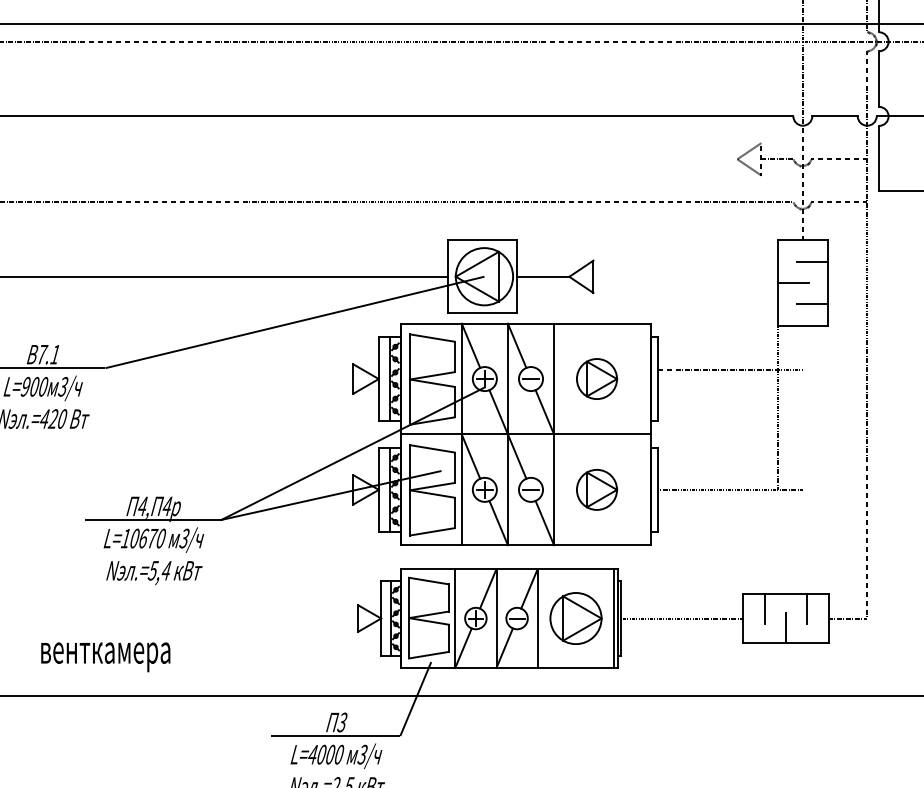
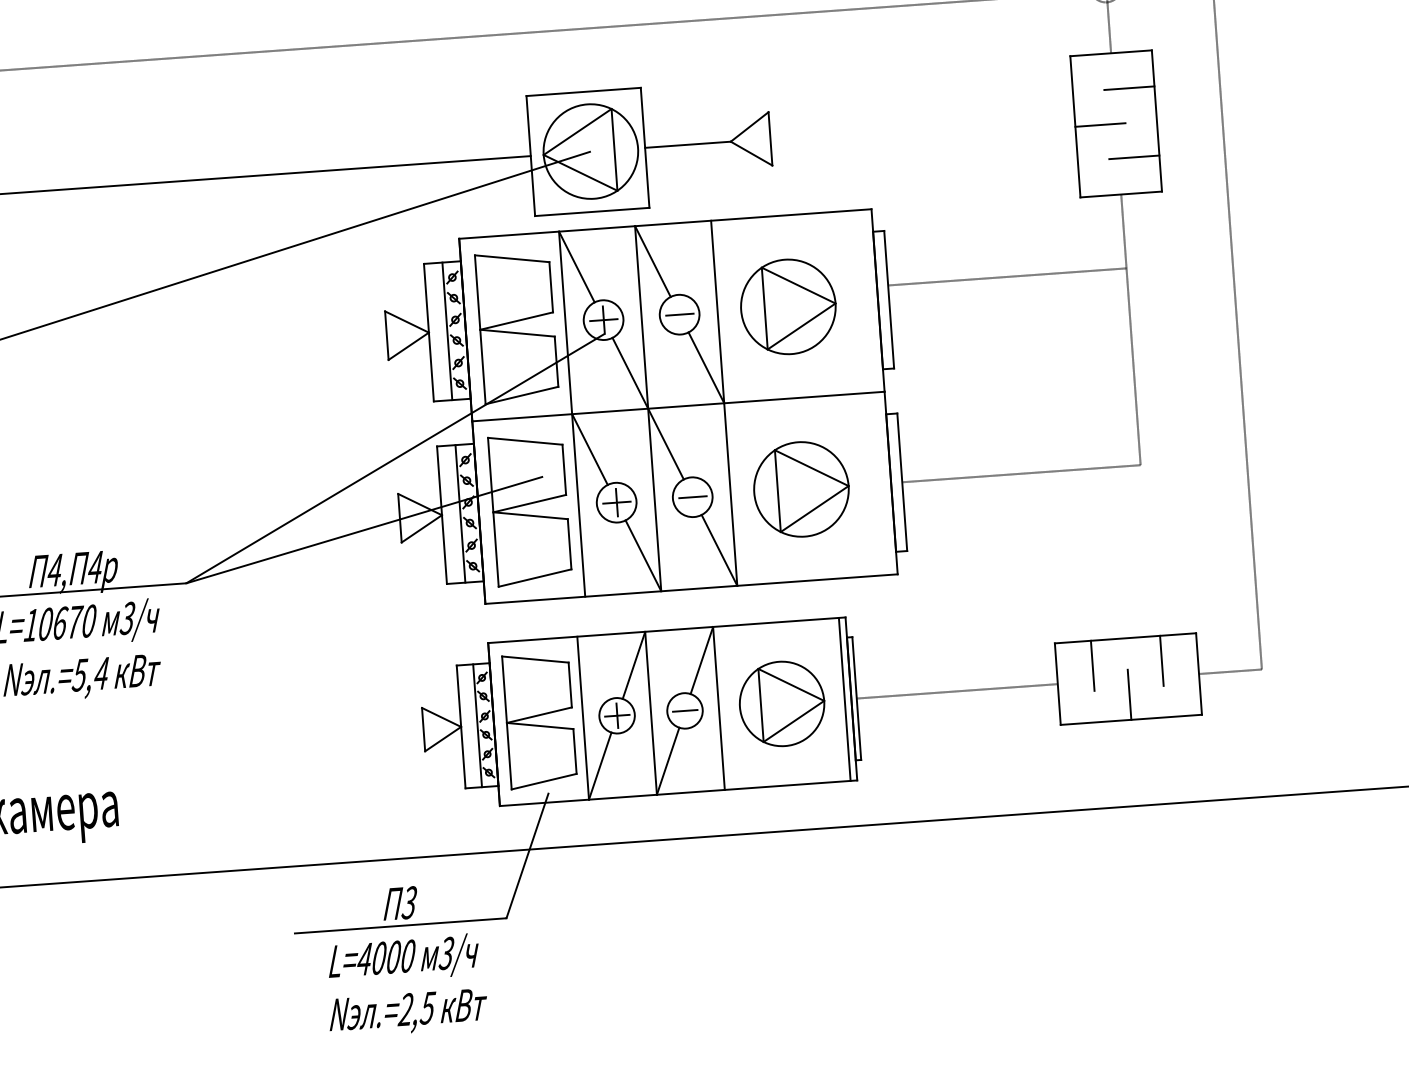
part: (596, 378) -> (787, 306), size x1.43
line: (777, 407) -> (1130, 329), moved
part: (596, 489) -> (800, 488), size x1.43

